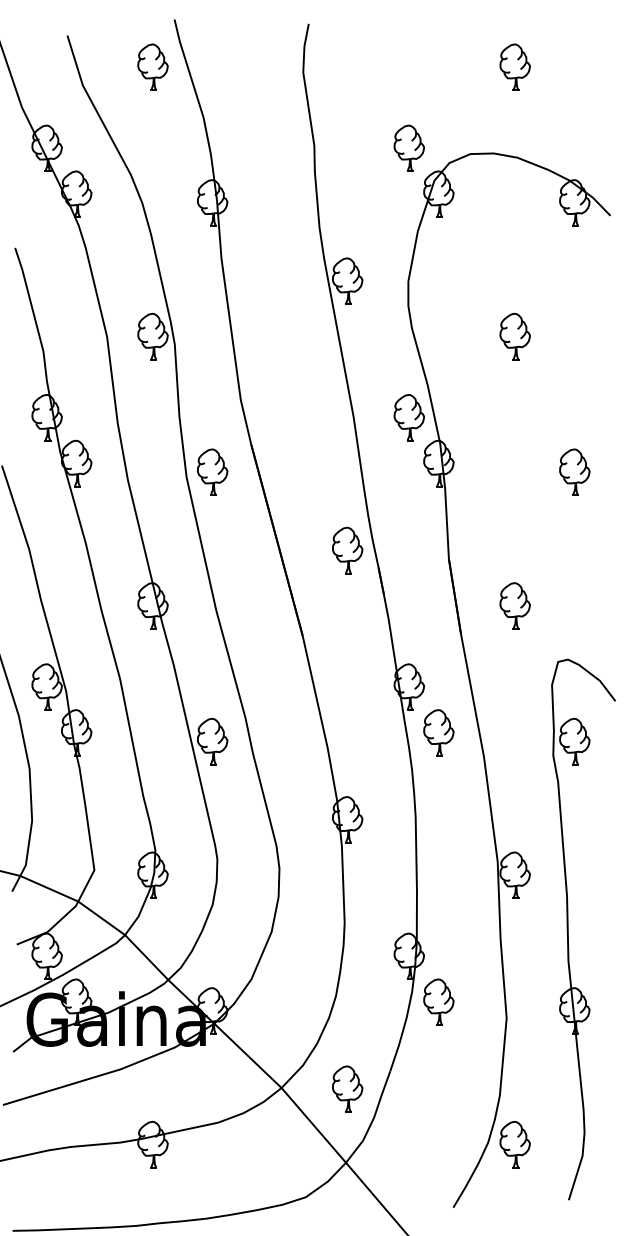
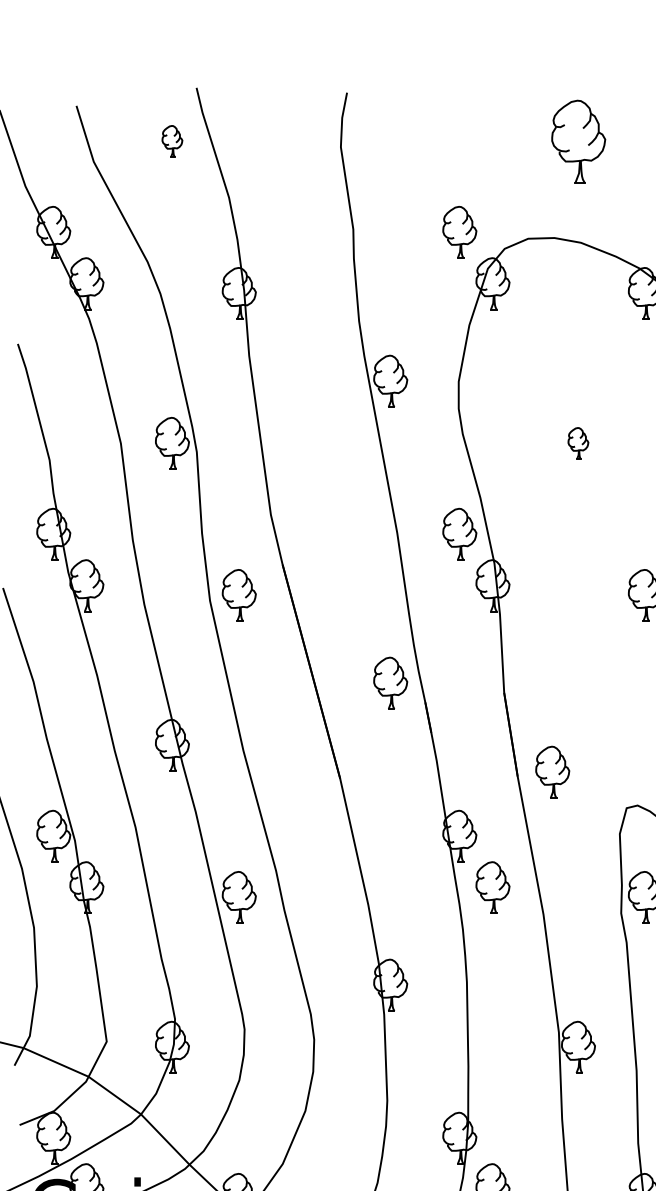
part: (152, 66) -> (171, 140), size x0.6
part: (514, 66) -> (577, 140), size x1.6
part: (514, 336) -> (577, 443), size x0.6
part: (514, 605) -> (551, 771), moved

